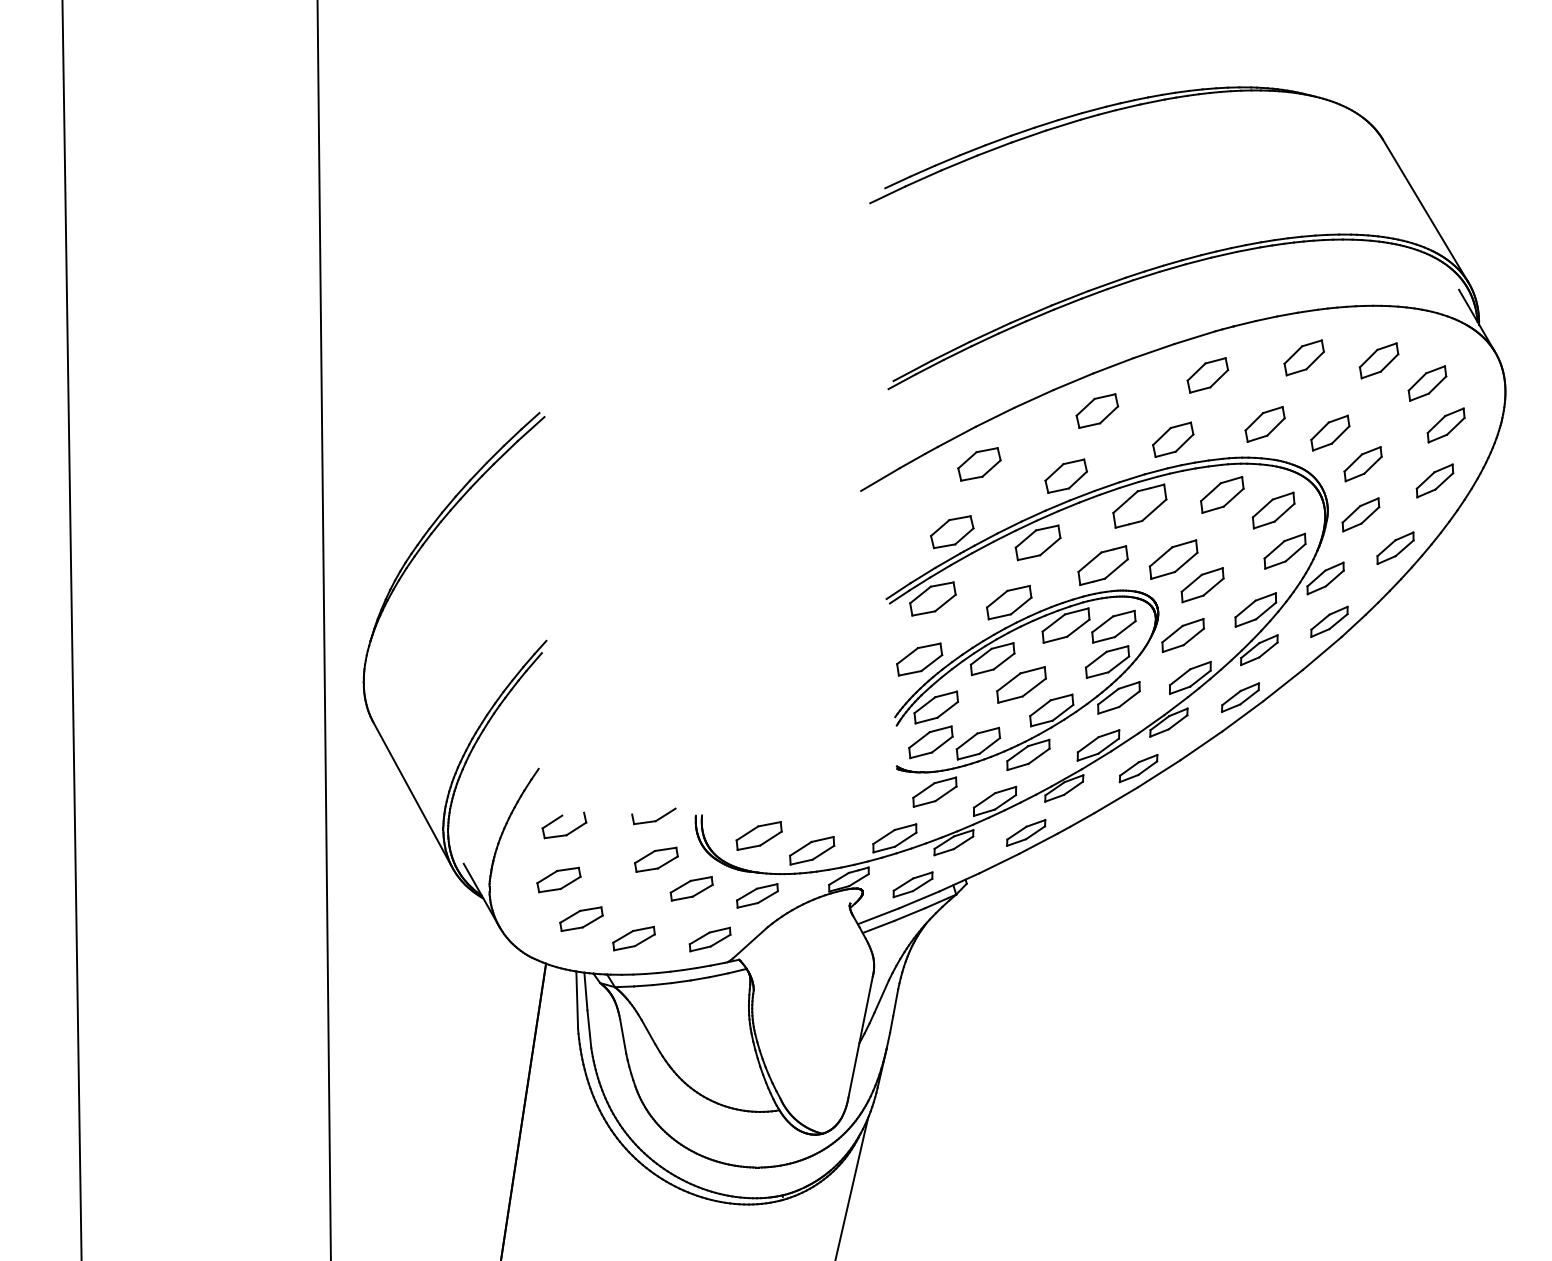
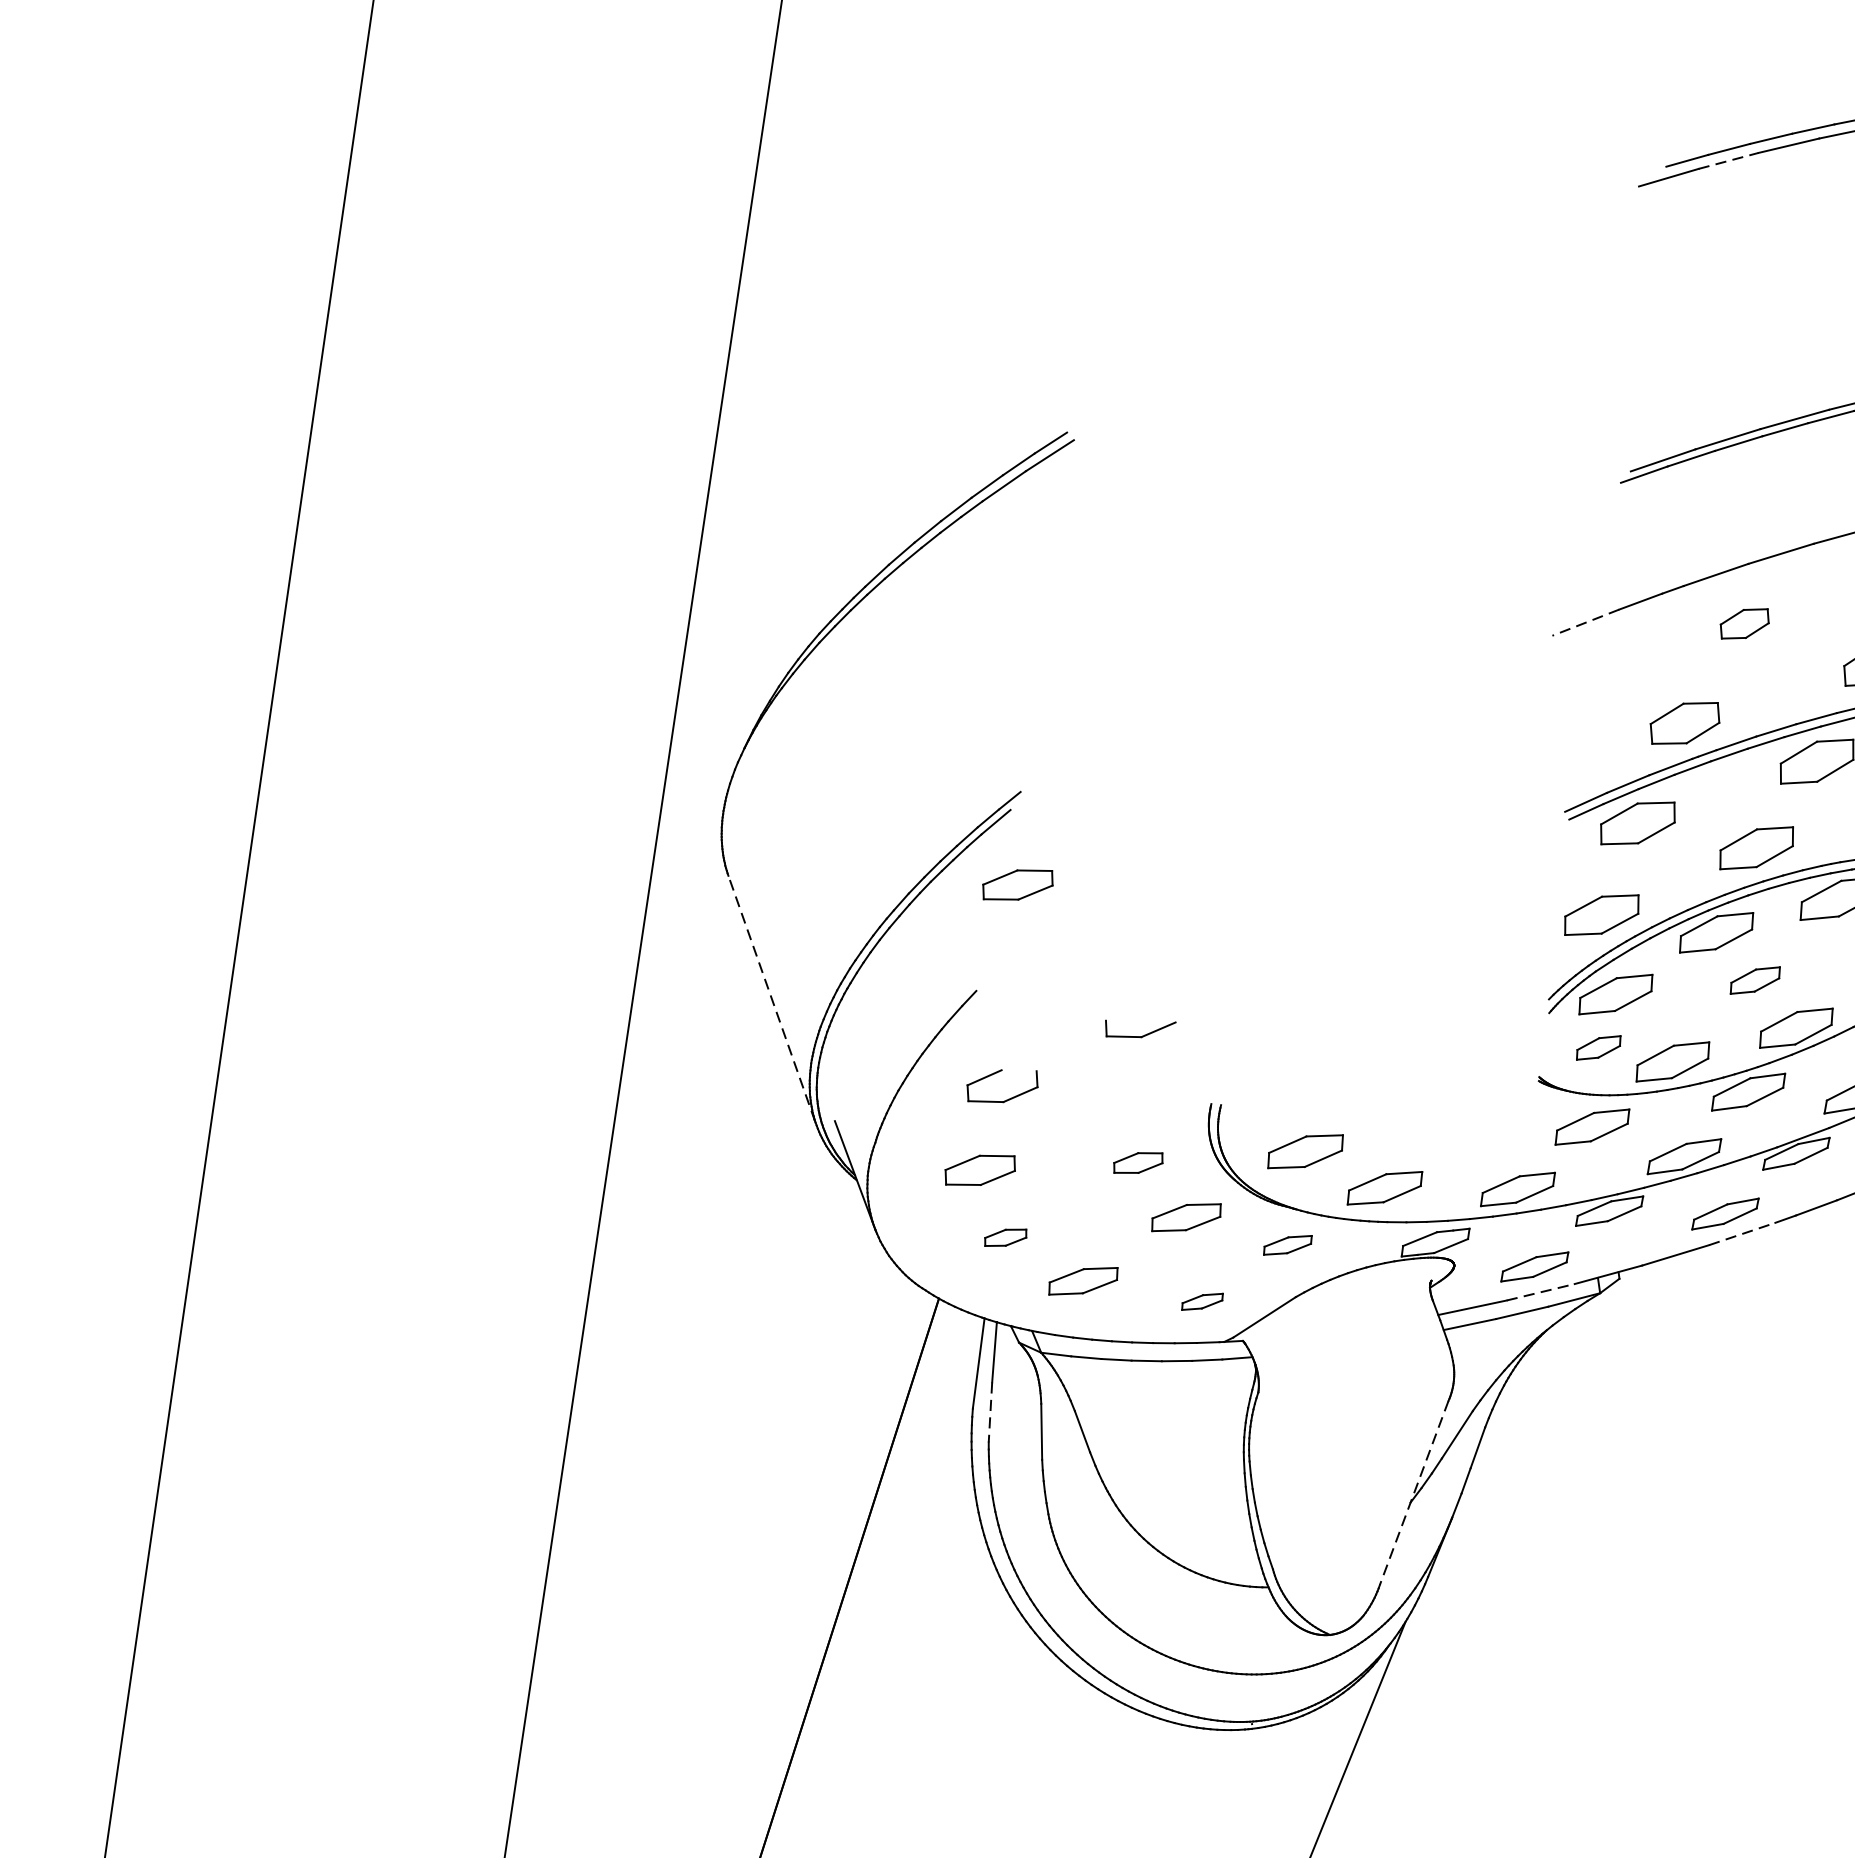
line: (923, 178) -> (1728, 161), solid -> dashed
part: (979, 464) -> (1744, 623), size x0.7
line: (880, 479) -> (1585, 622), solid -> dashed
part: (1021, 684) -> (1755, 979), size x0.6
part: (553, 698) -> (1017, 884), added
part: (930, 742) -> (1597, 1048), size x0.6
line: (412, 794) -> (771, 999), solid -> dashed
part: (653, 816) -> (1138, 1029), moved
line: (1039, 843) -> (1743, 1233), solid -> dashed
part: (656, 859) -> (1138, 1162), size x0.7
part: (757, 895) -> (1287, 1244), size x0.7
line: (919, 899) -> (1541, 1291), solid -> dashed
part: (581, 919) -> (1005, 1238), size x0.6
part: (709, 939) -> (1201, 1301), size x0.6
line: (589, 1029) -> (990, 1412), solid -> dashed
line: (860, 1037) -> (1413, 1493), solid -> dashed

